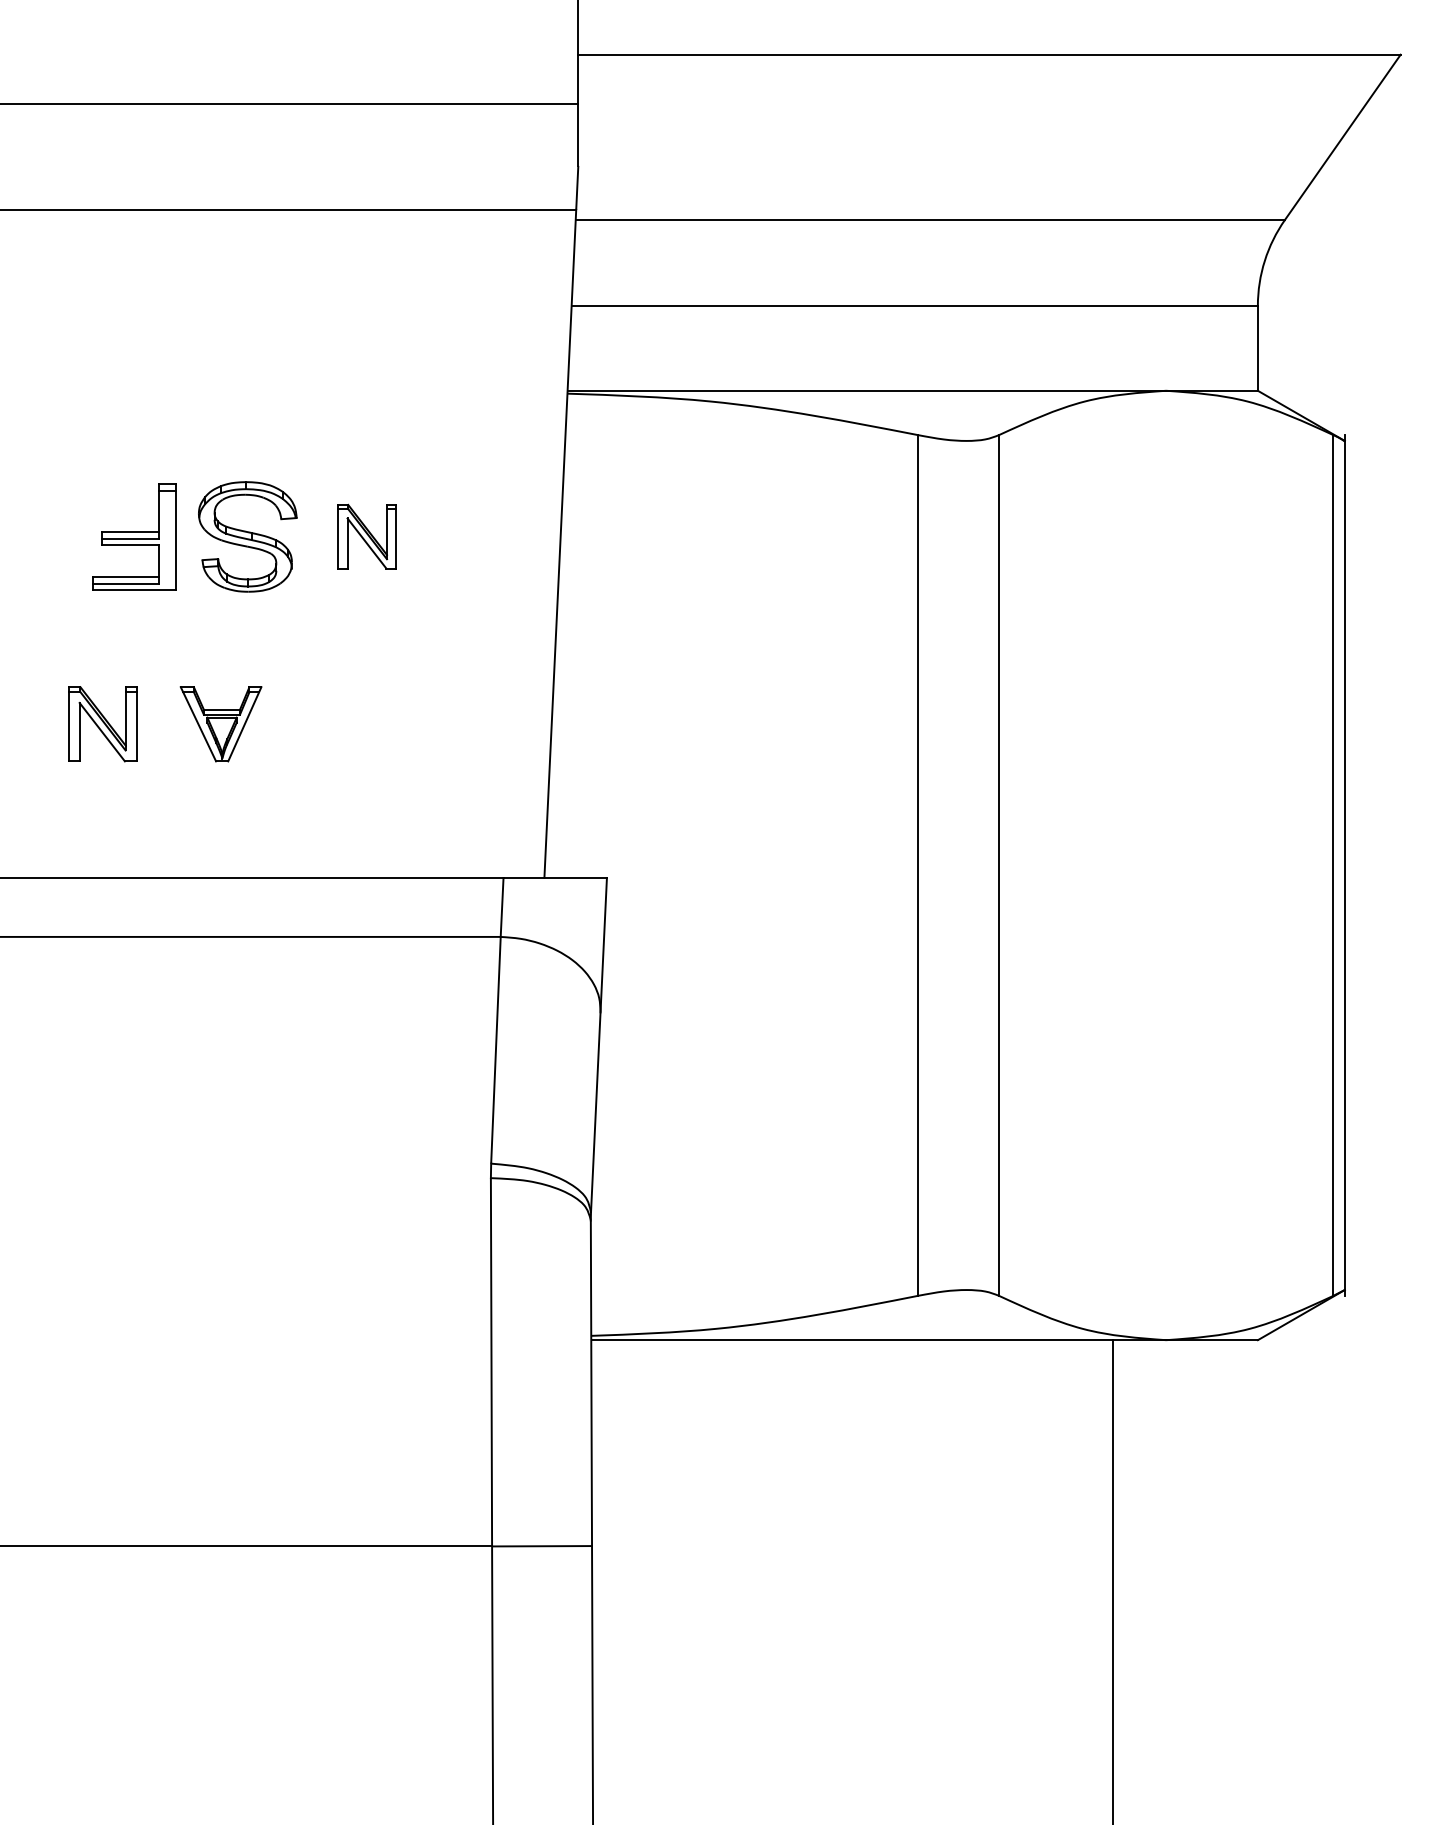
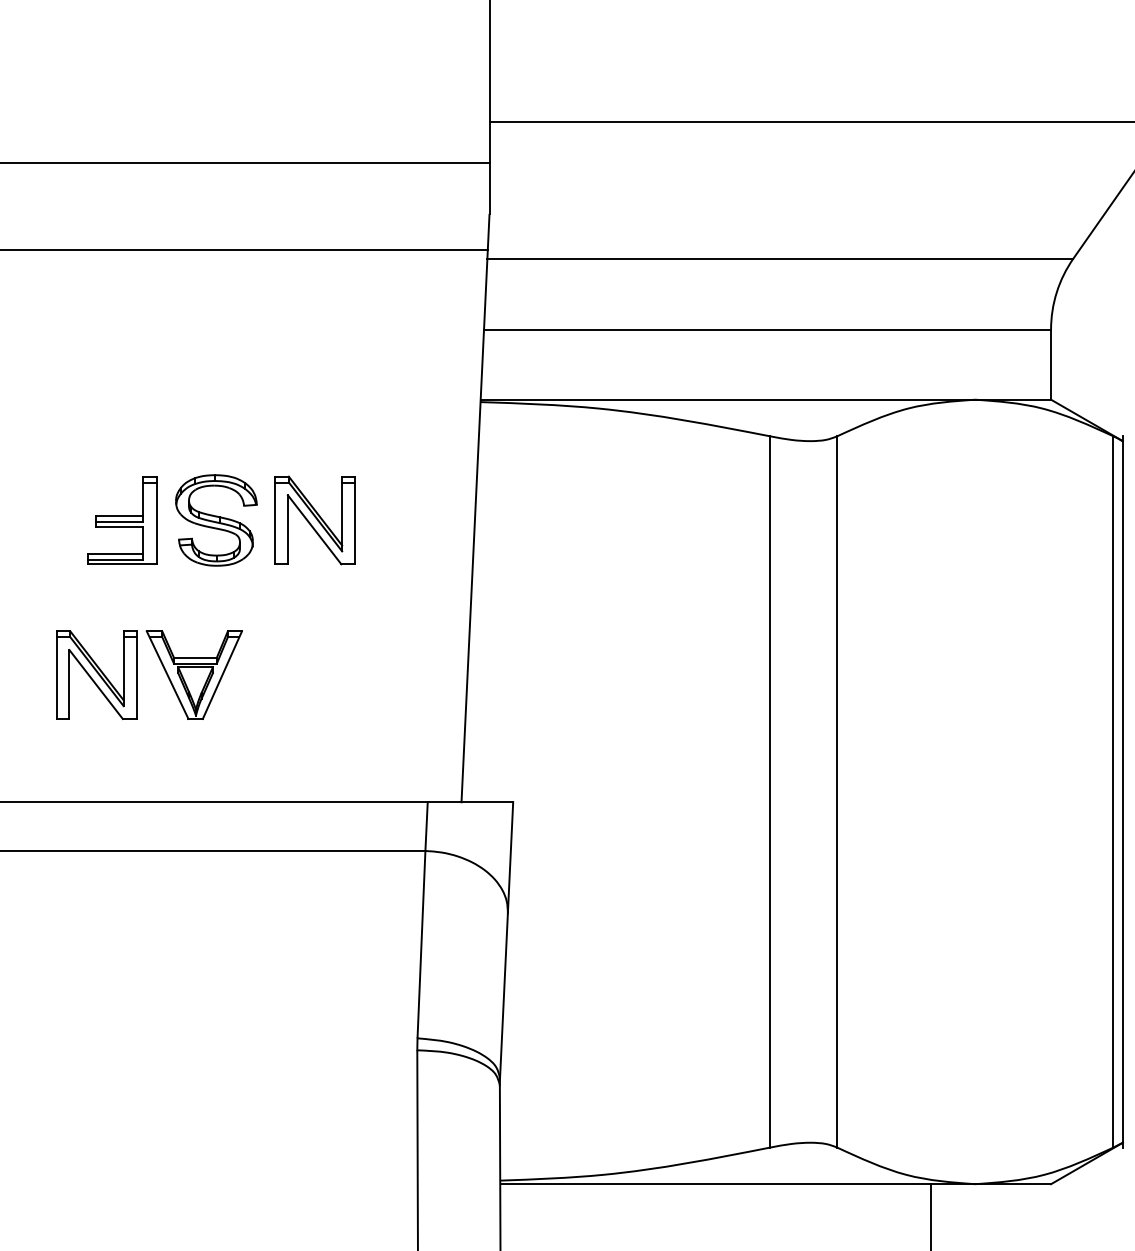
part: (367, 536) -> (315, 520), size x1.67
part: (102, 724) -> (96, 675), size x1.43
part: (220, 724) -> (193, 675), size x1.43

